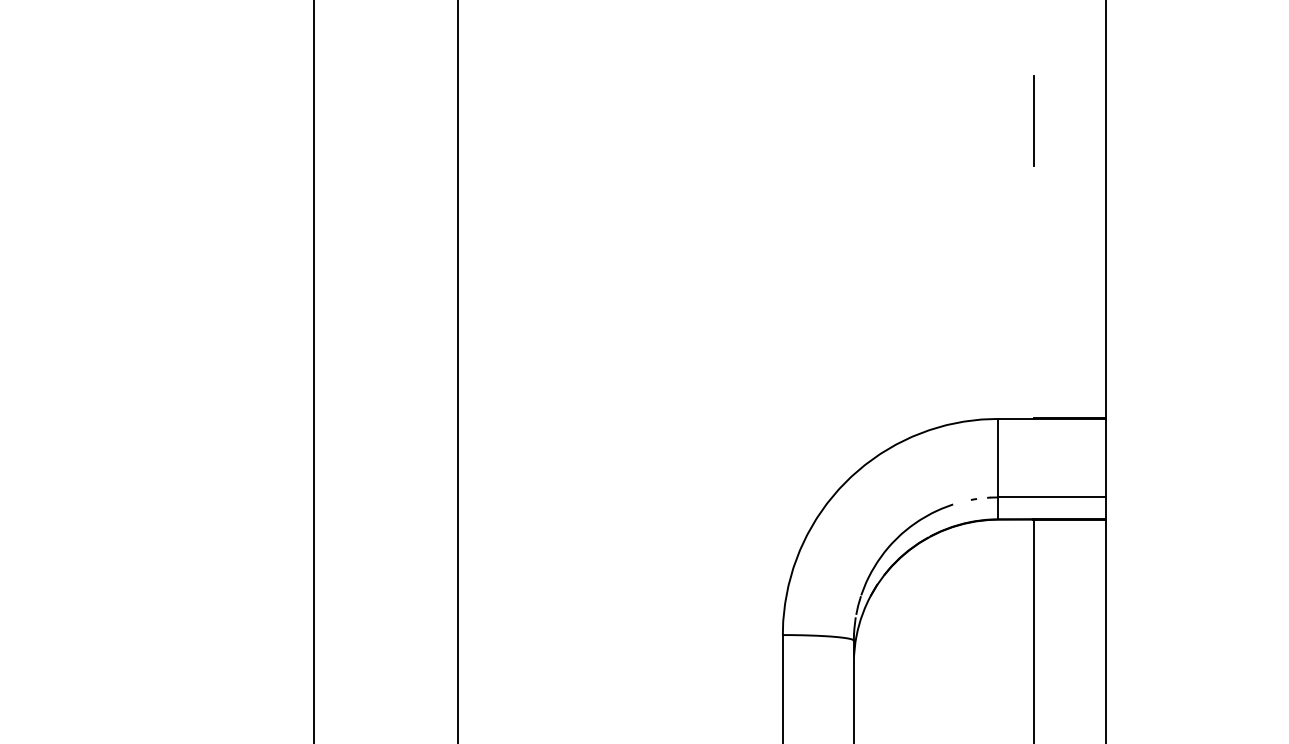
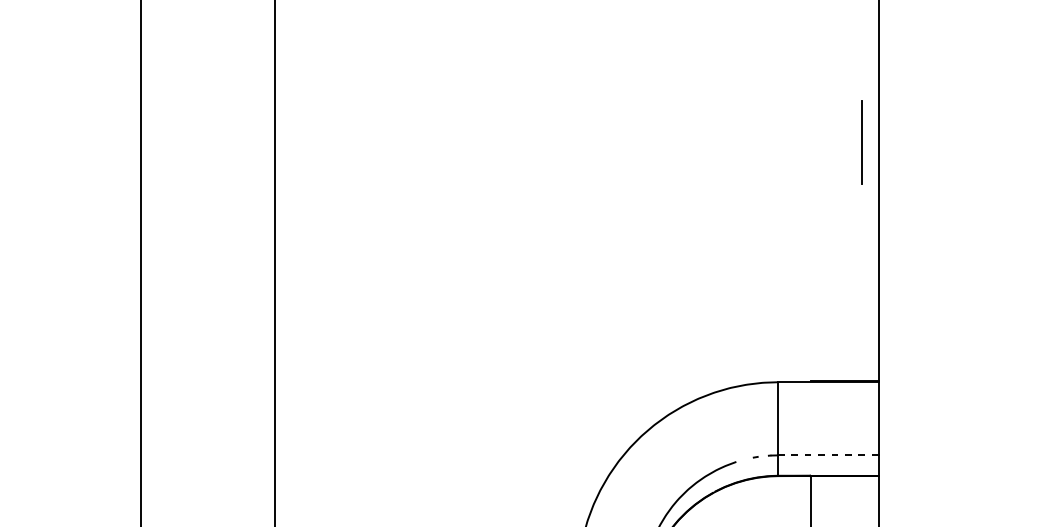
line: (1033, 120) -> (861, 142), moved
line: (1051, 497) -> (827, 455), solid -> dashed

